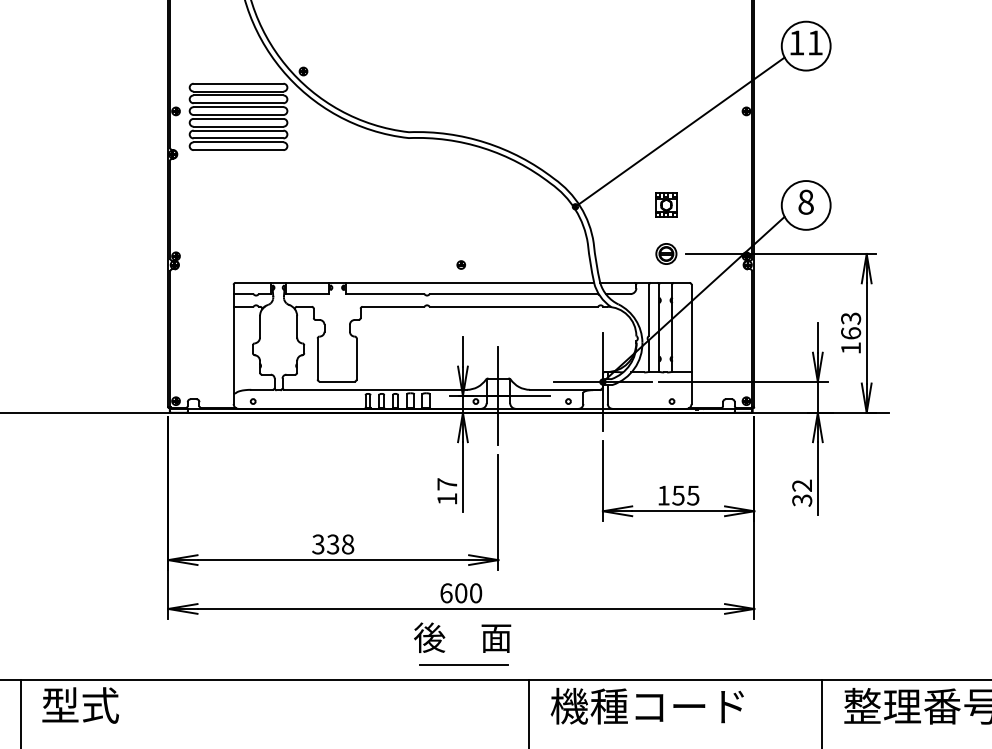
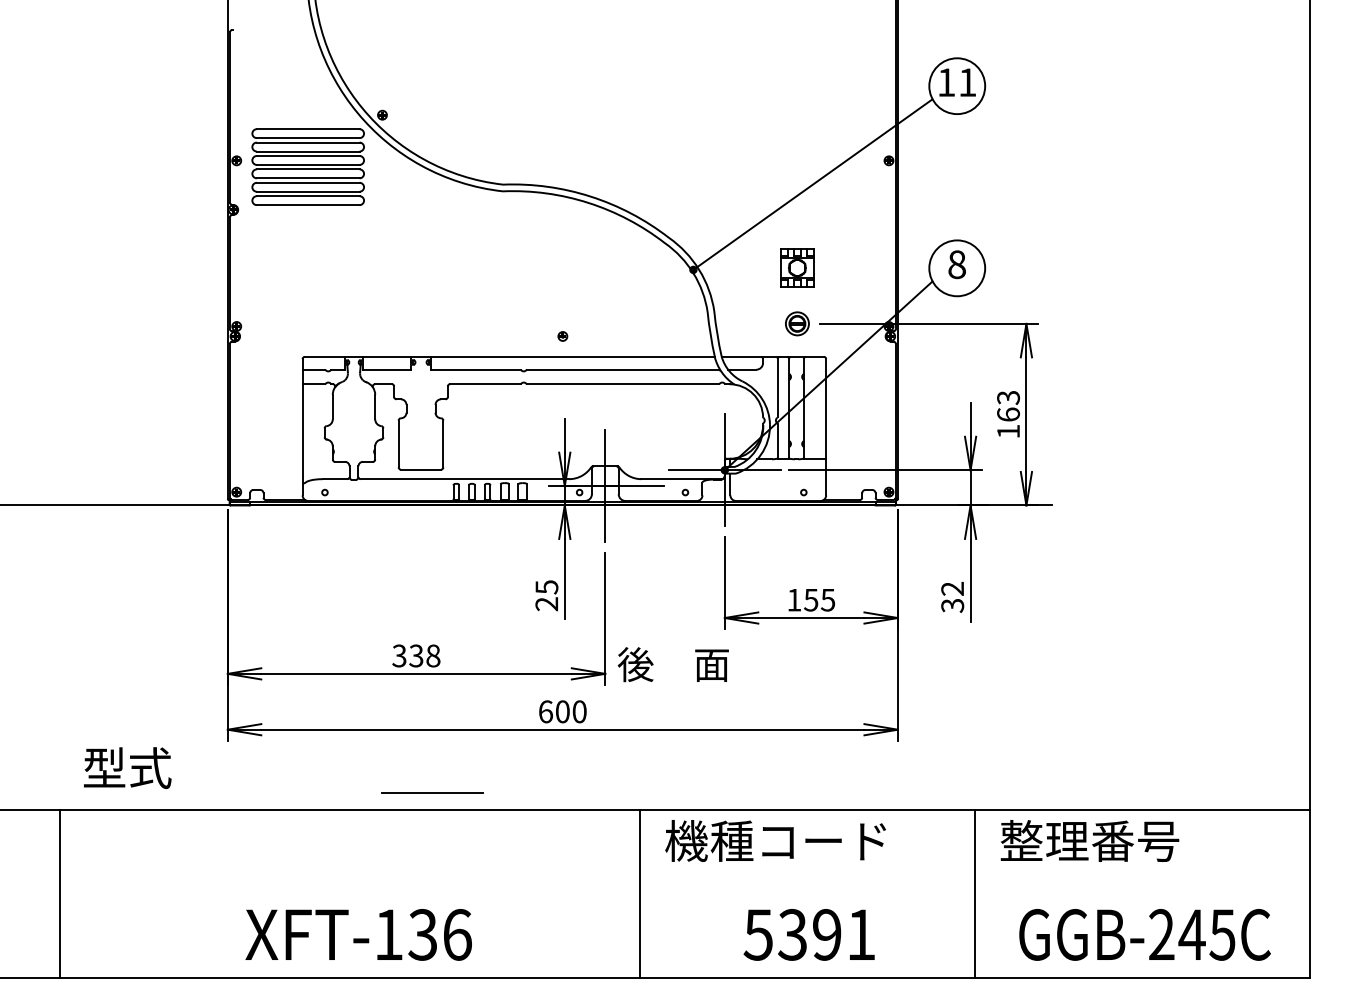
part: (666, 204) -> (797, 267), size x1.4
text: (446, 491) -> (546, 595), 17 -> 25
text: (461, 637) -> (672, 664), moved
line: (463, 663) -> (432, 792), moved
text: (80, 705) -> (127, 768), moved

